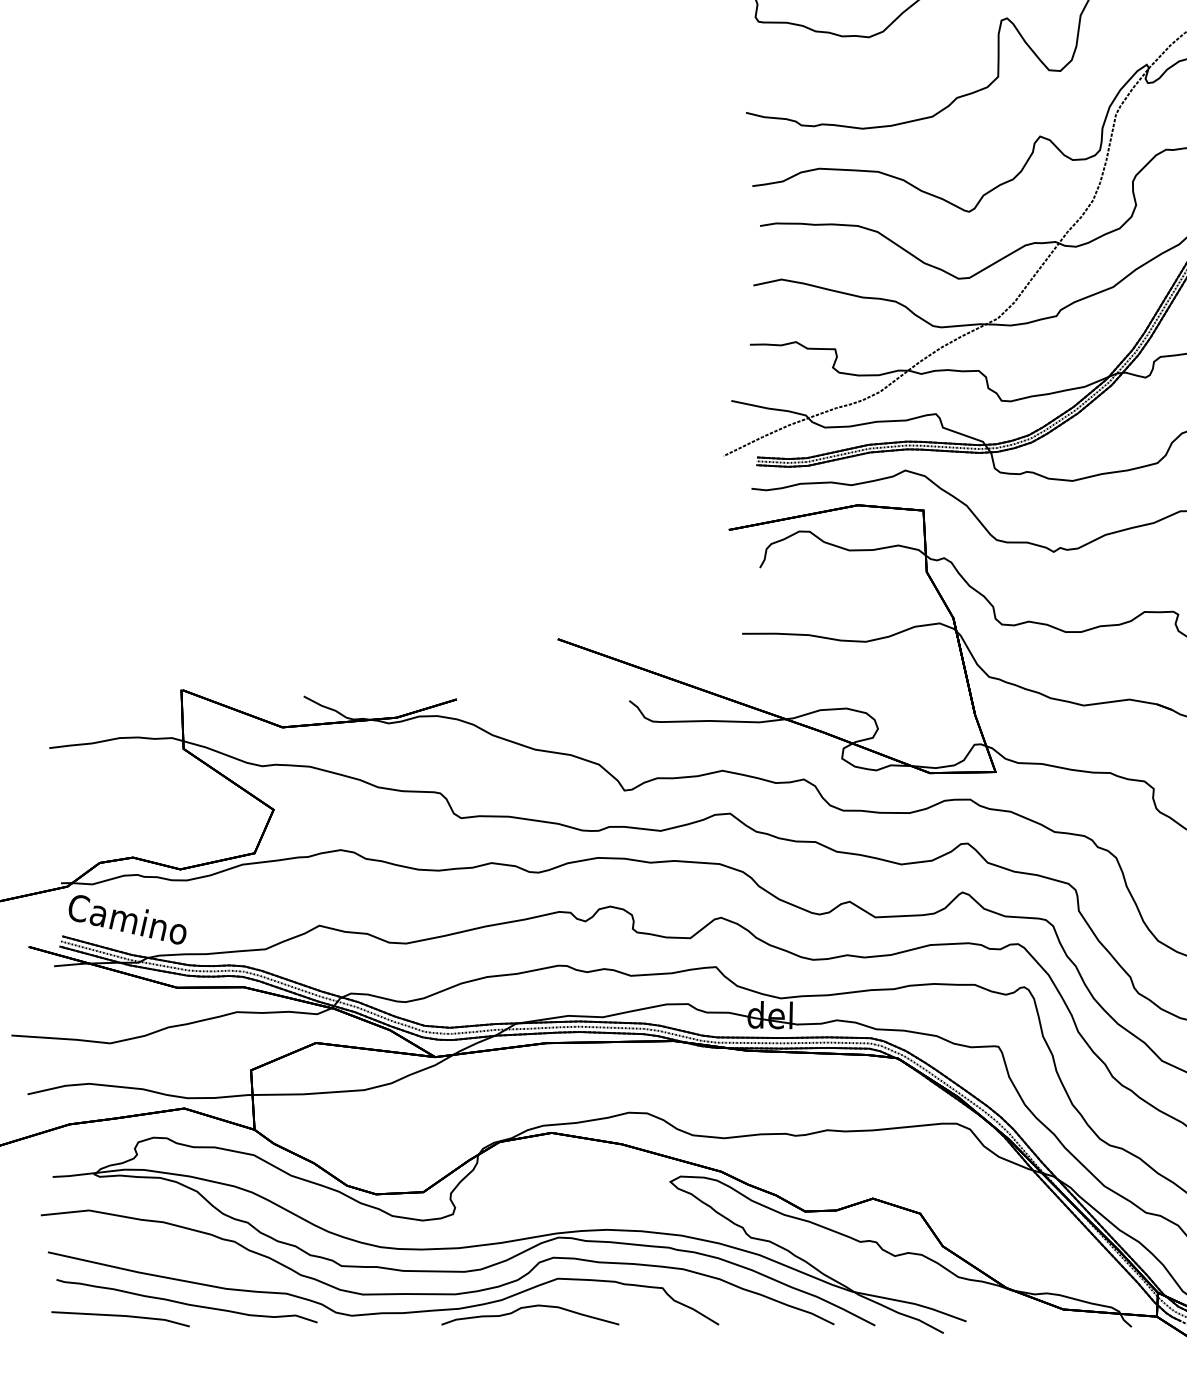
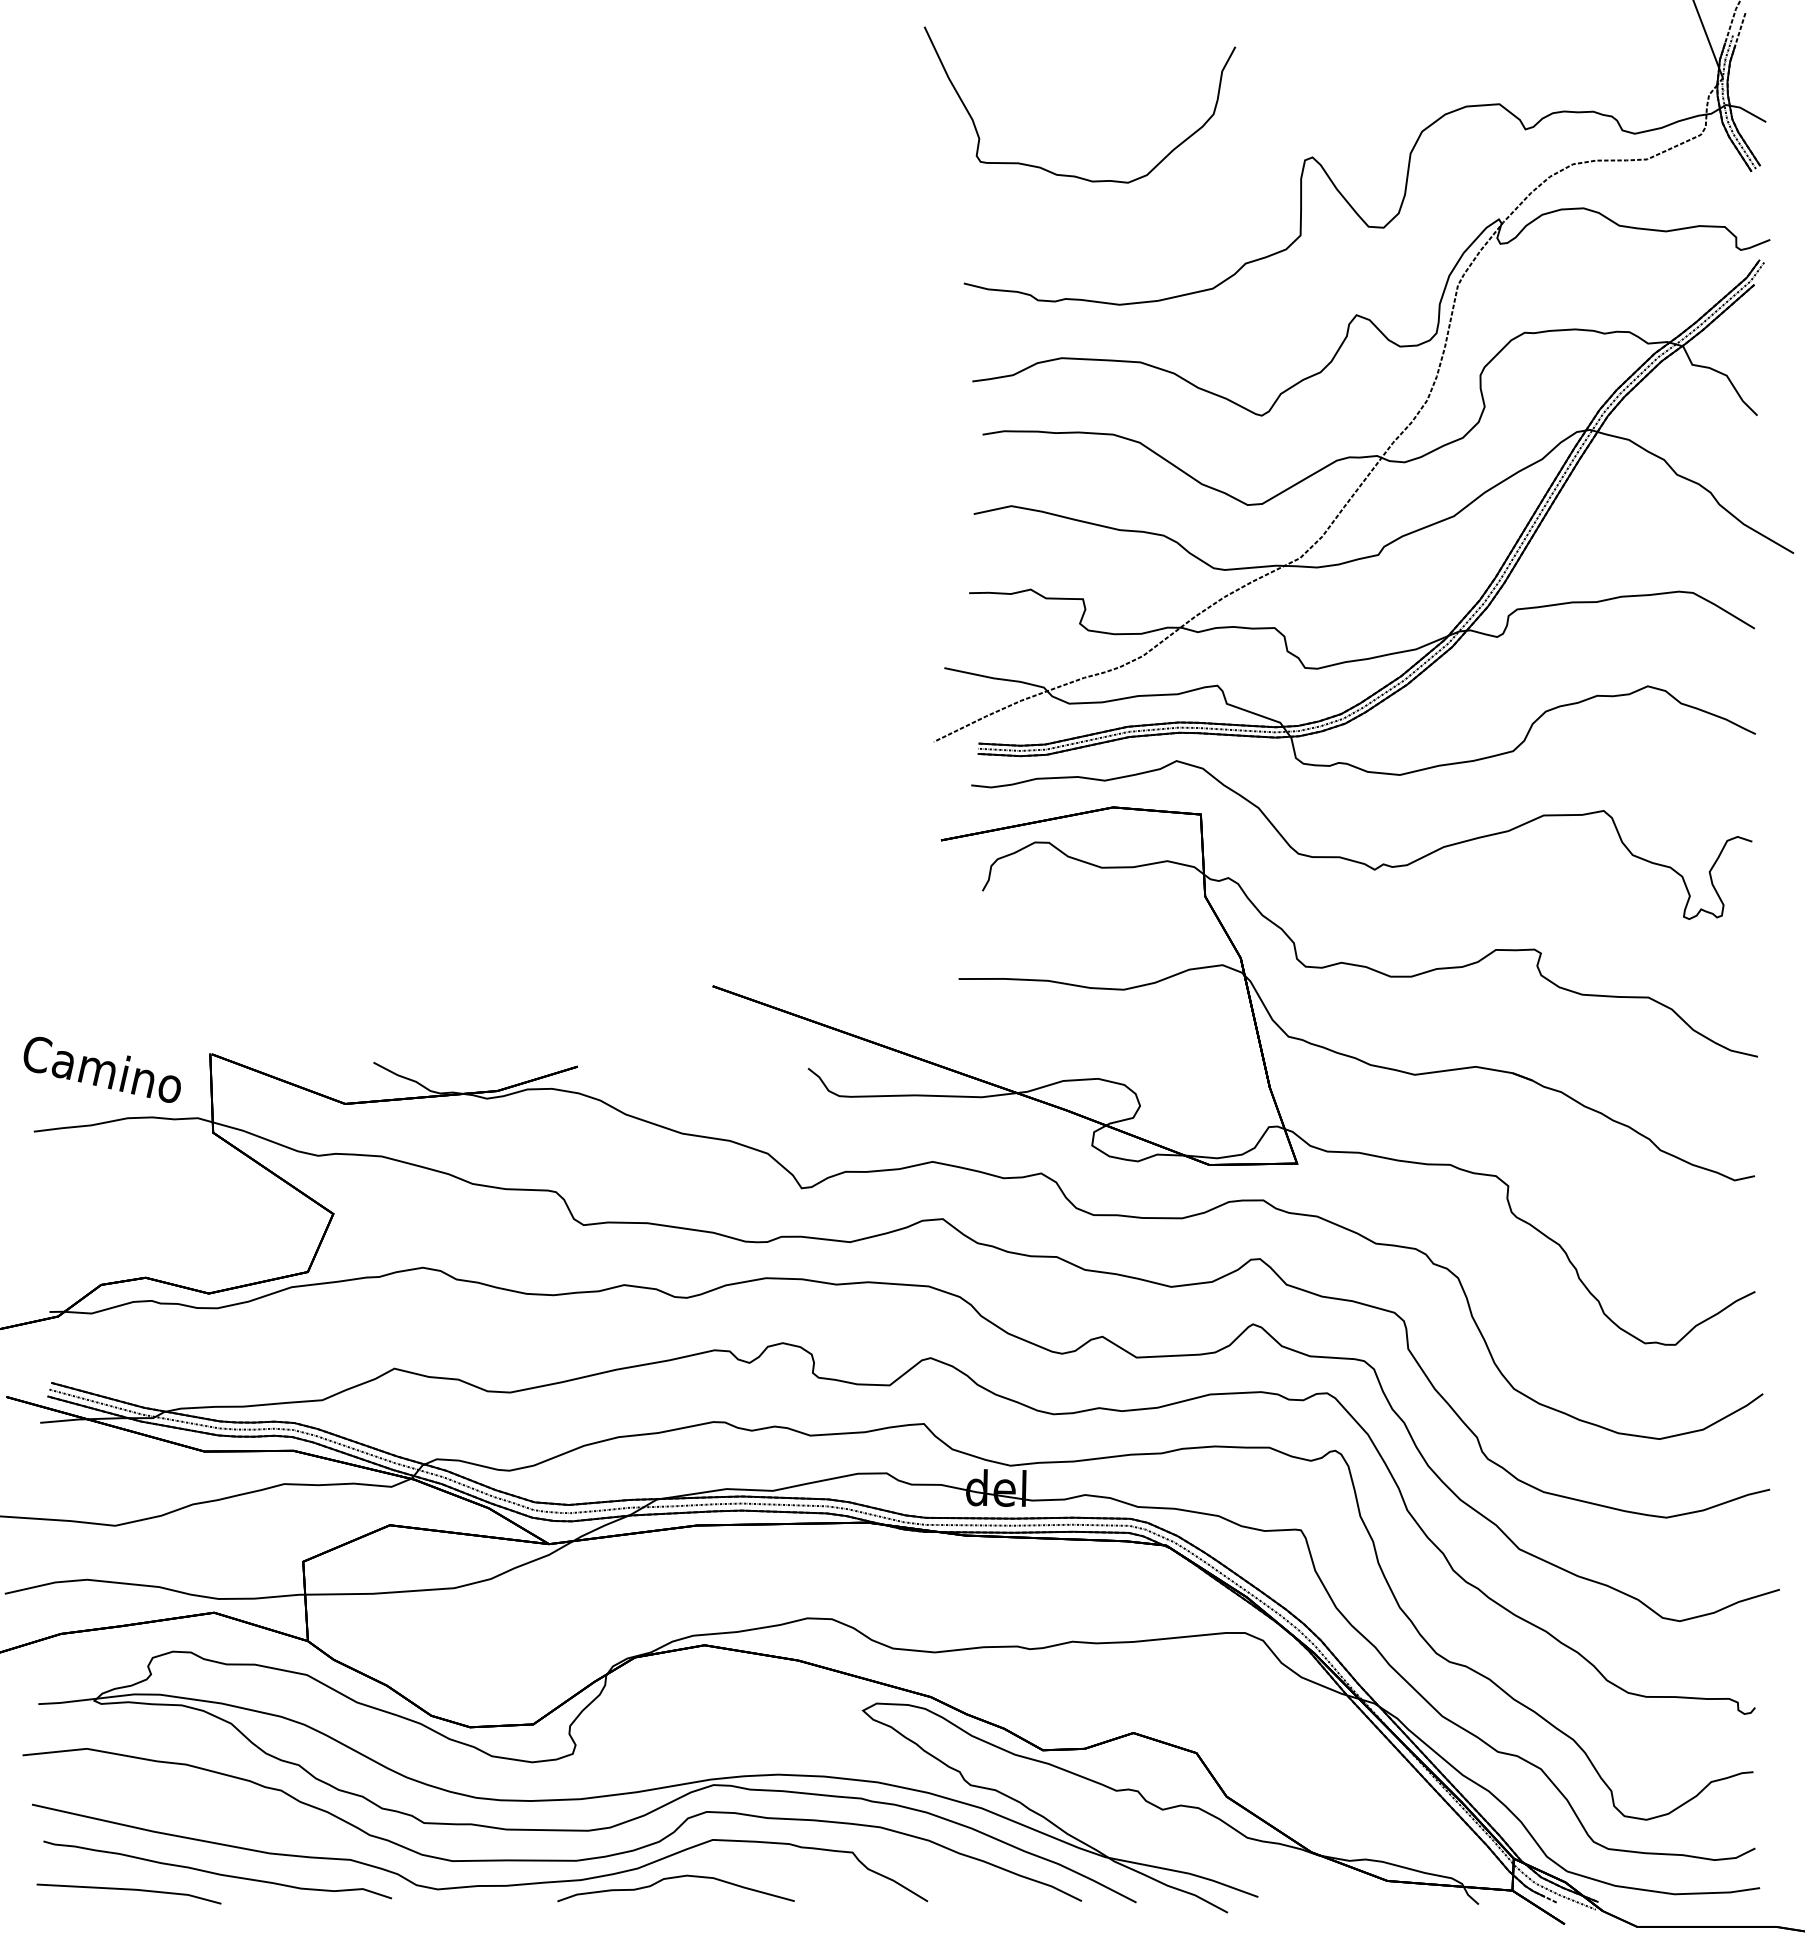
text: (126, 919) -> (101, 1069), moved

